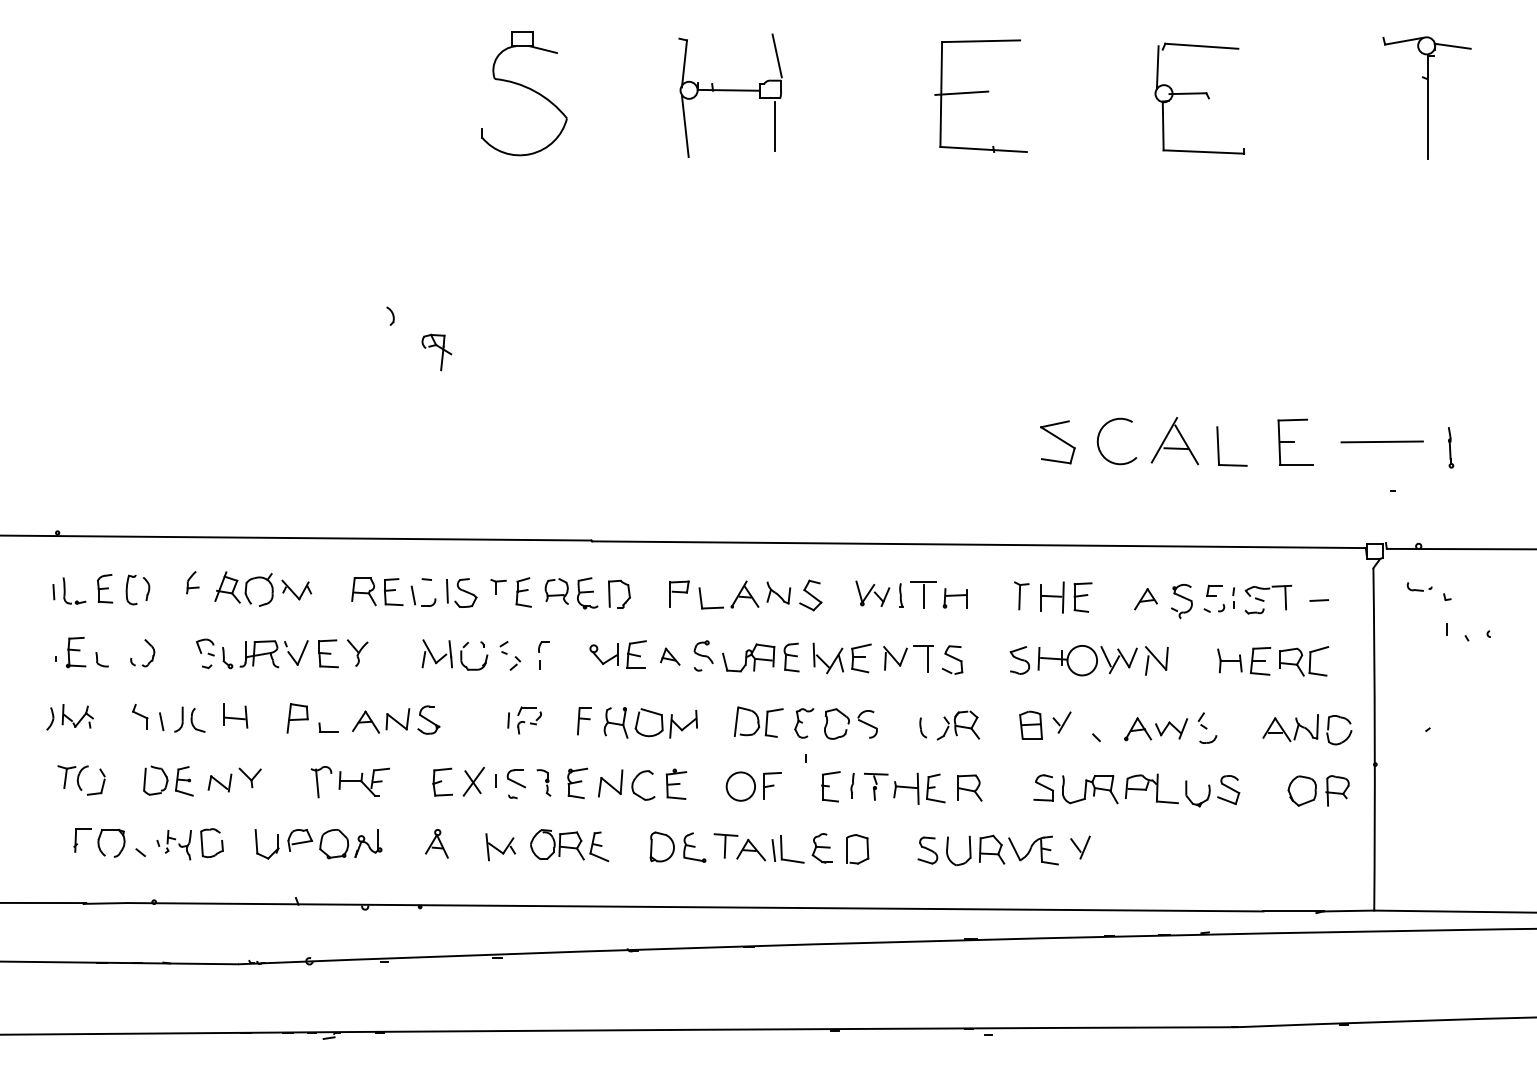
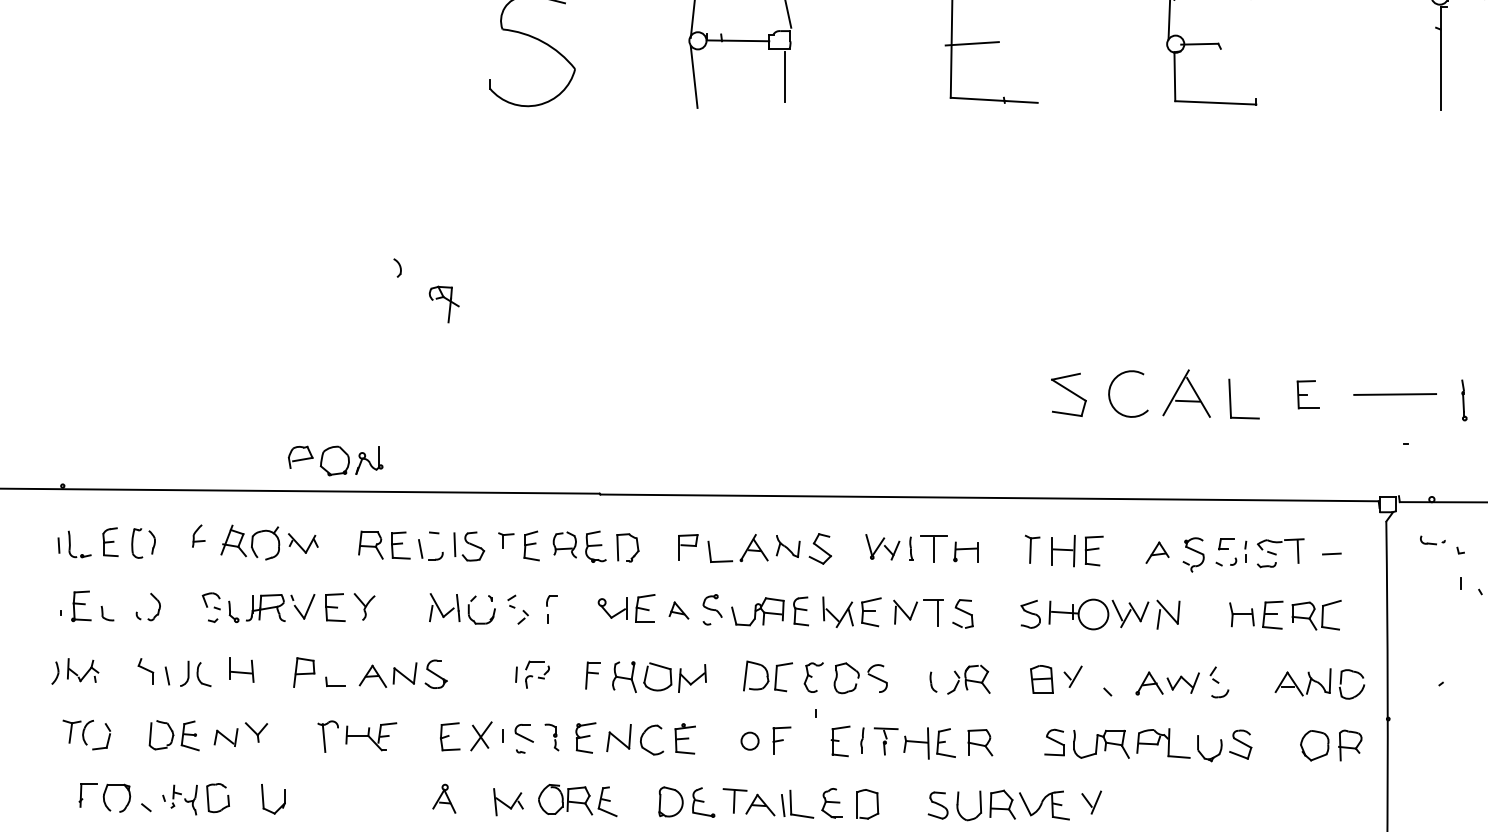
part: (1295, 441) -> (1307, 394), size x0.6
circle: (740, 786) -> (749, 741), size x0.6
part: (334, 844) -> (335, 461), moved

